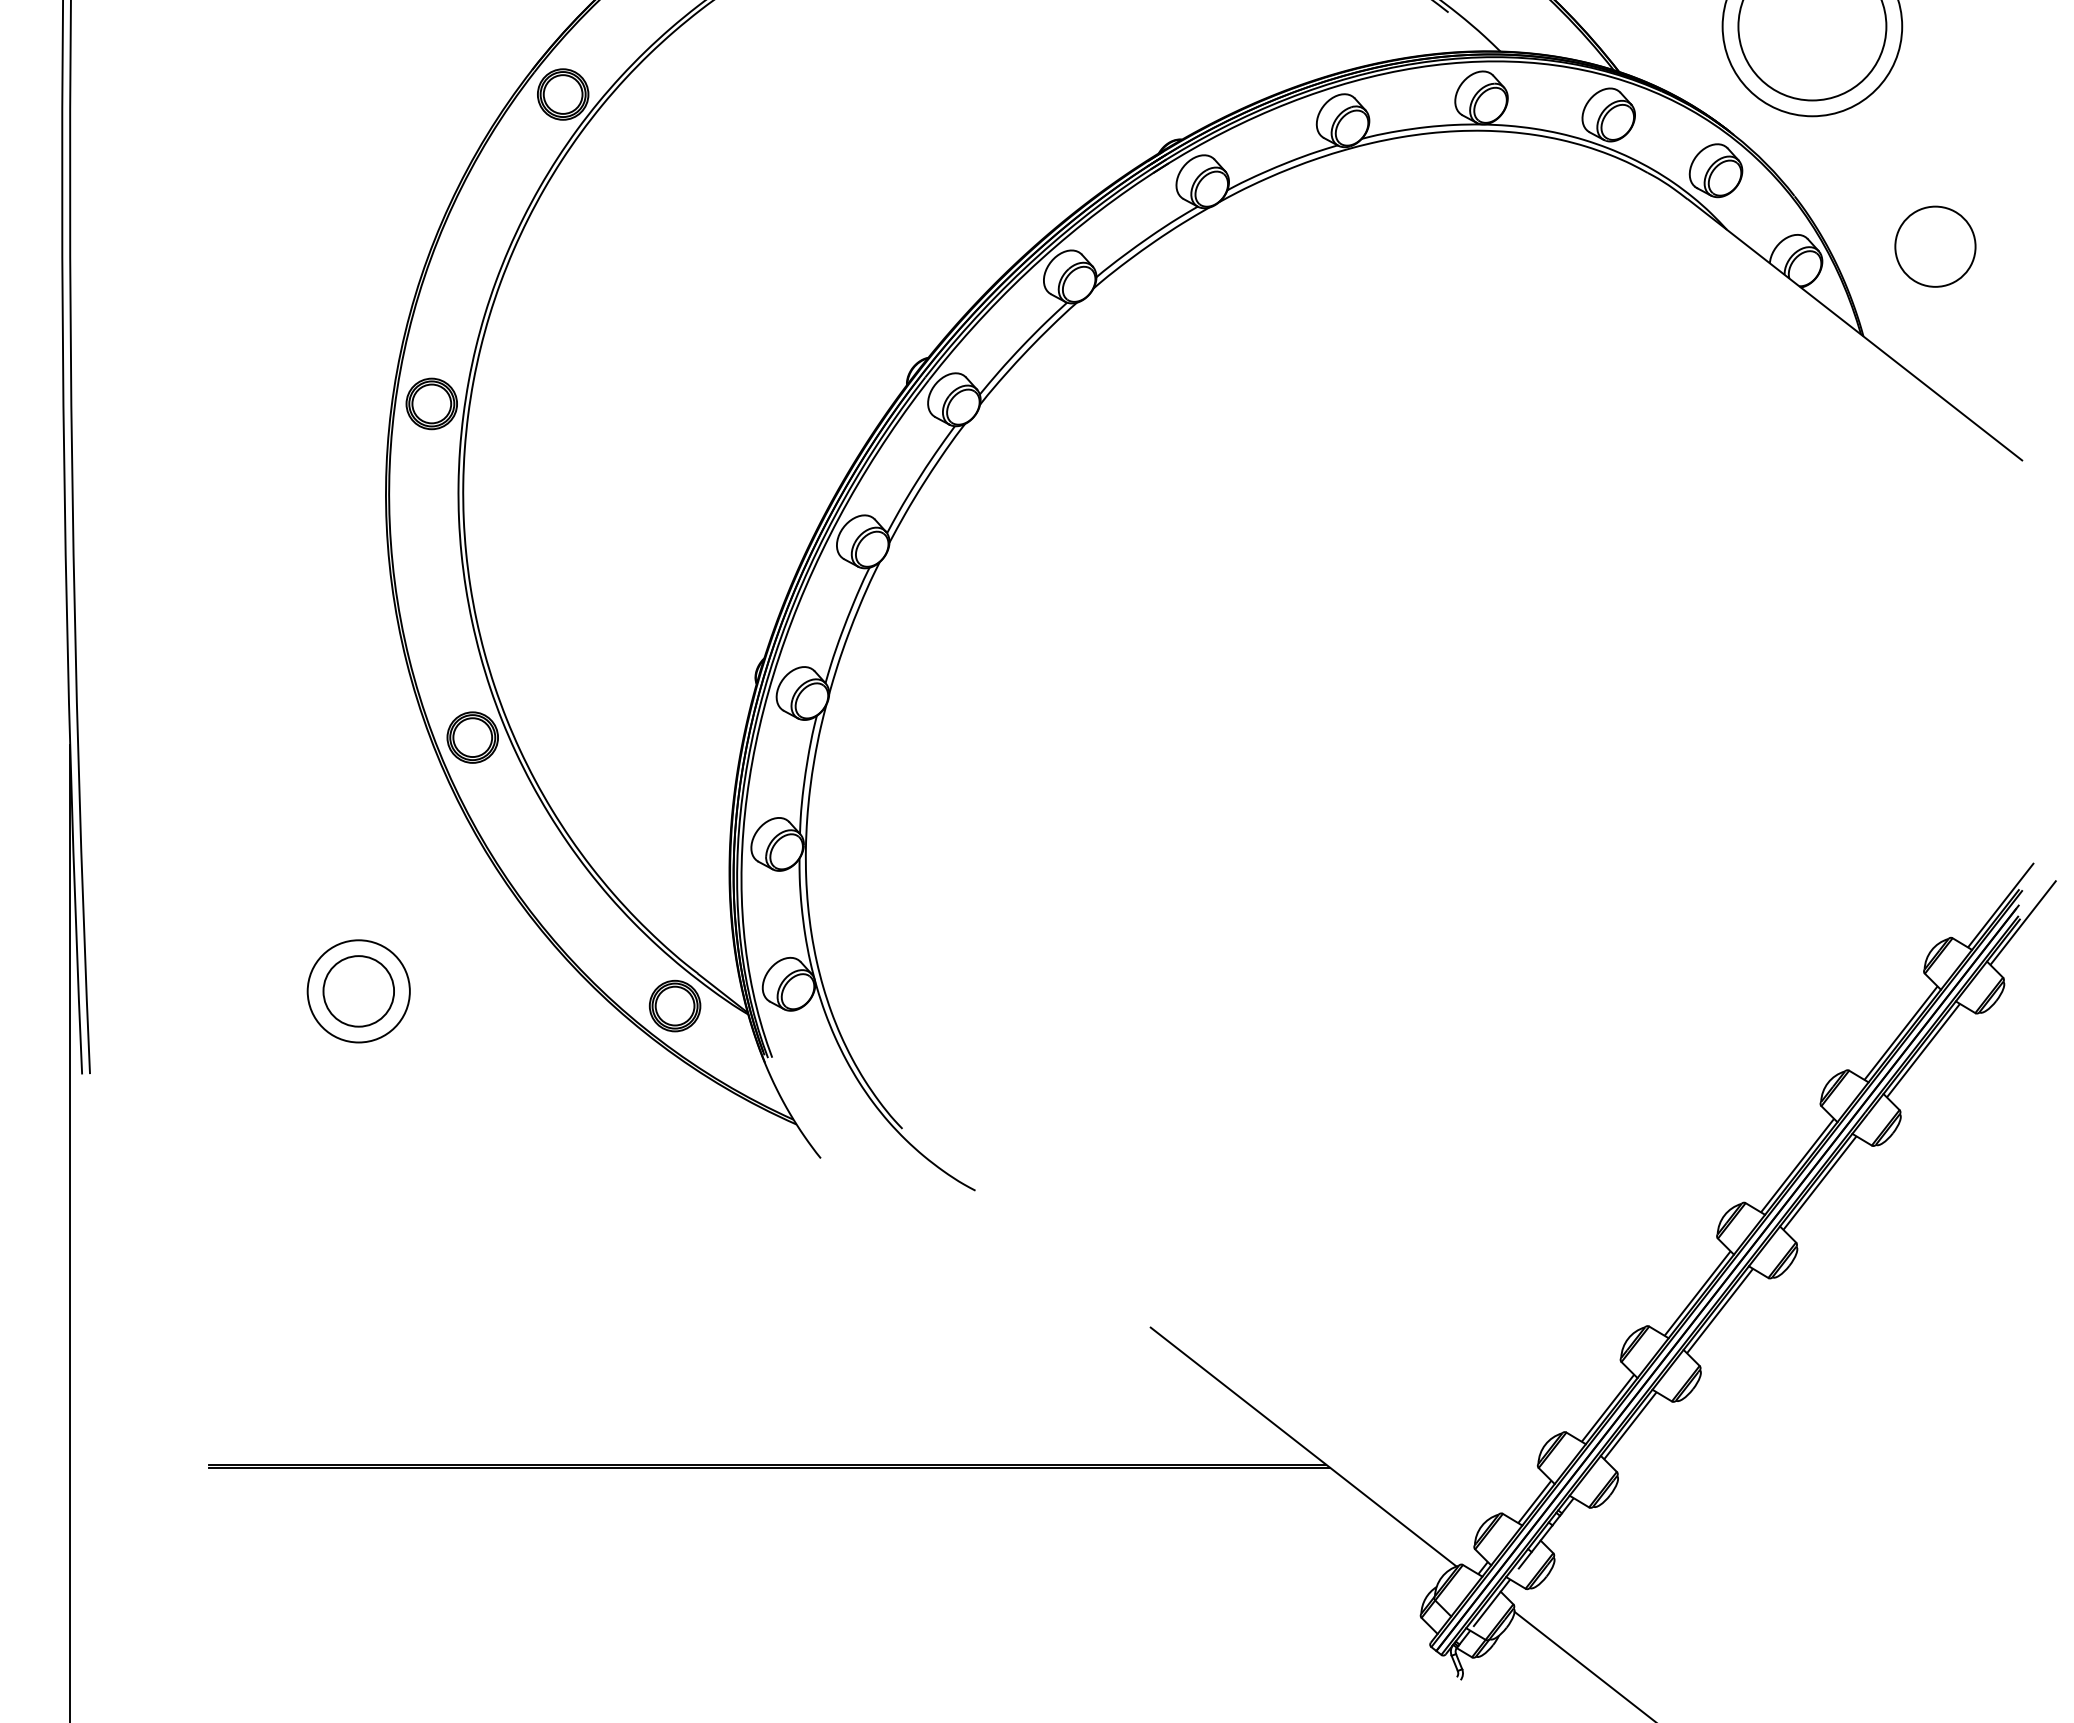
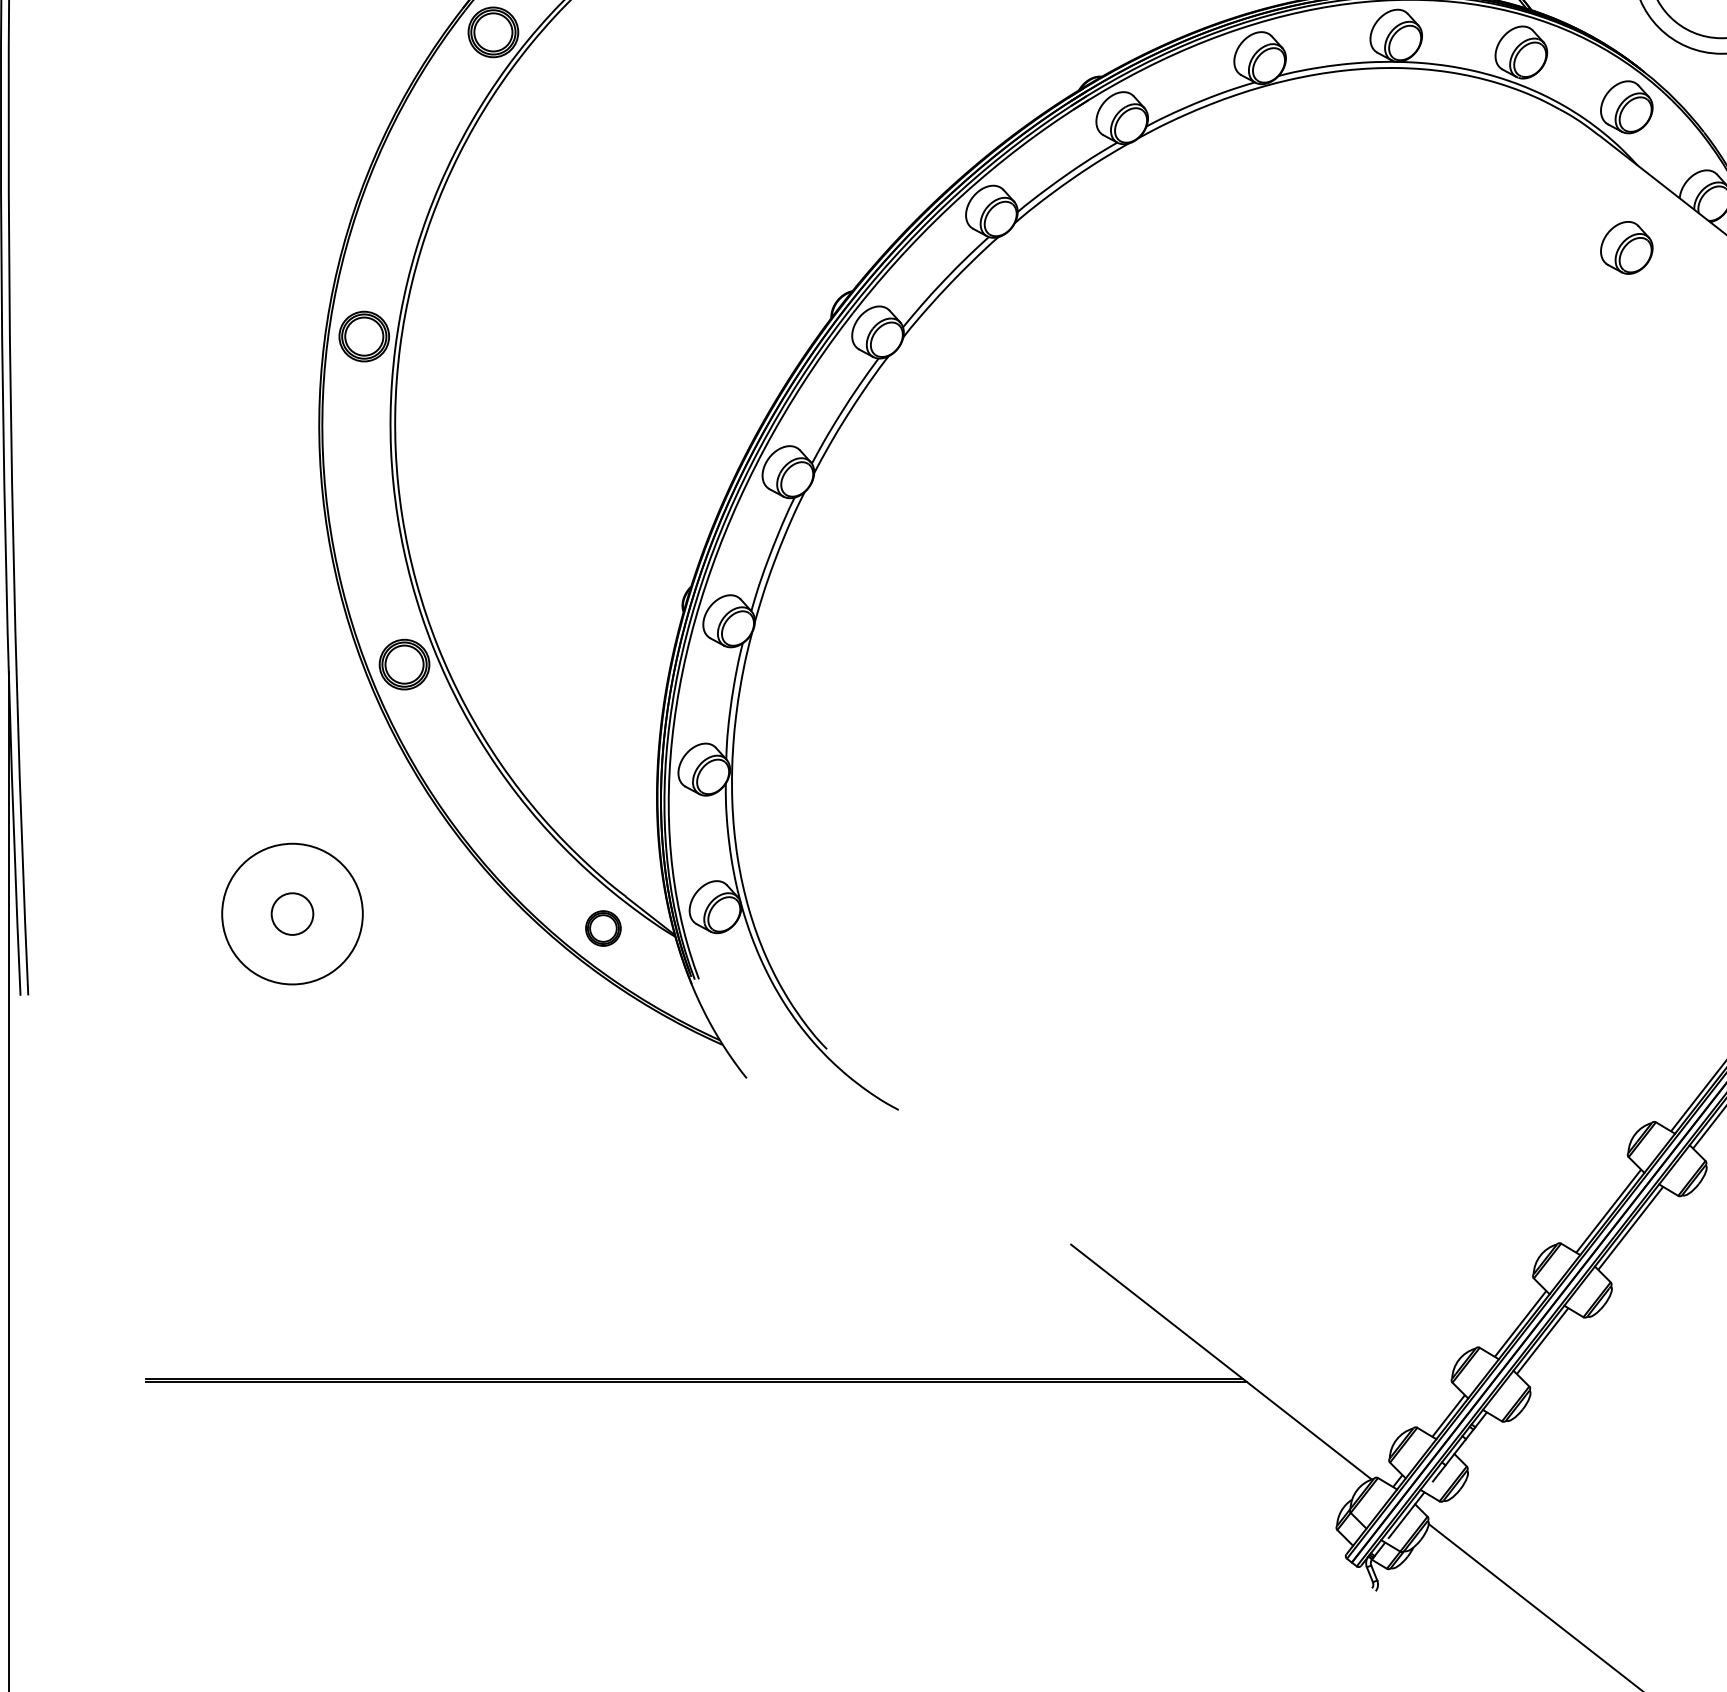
part: (1715, 313) -> (1626, 247), added
circle: (358, 991) -> (292, 914), size x0.6
circle: (358, 991) -> (292, 914), size x1.4
part: (674, 1005) -> (602, 927), size x0.7

